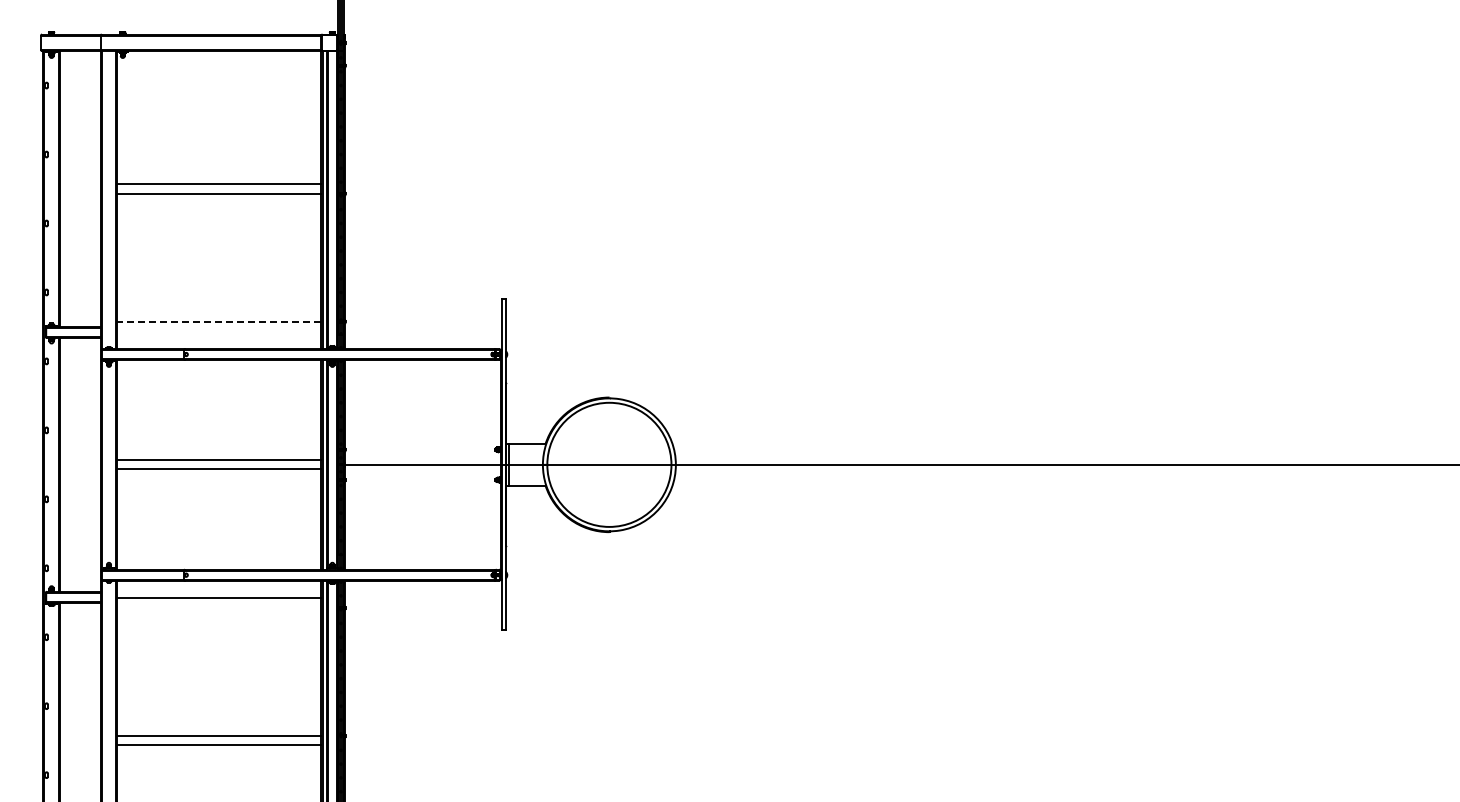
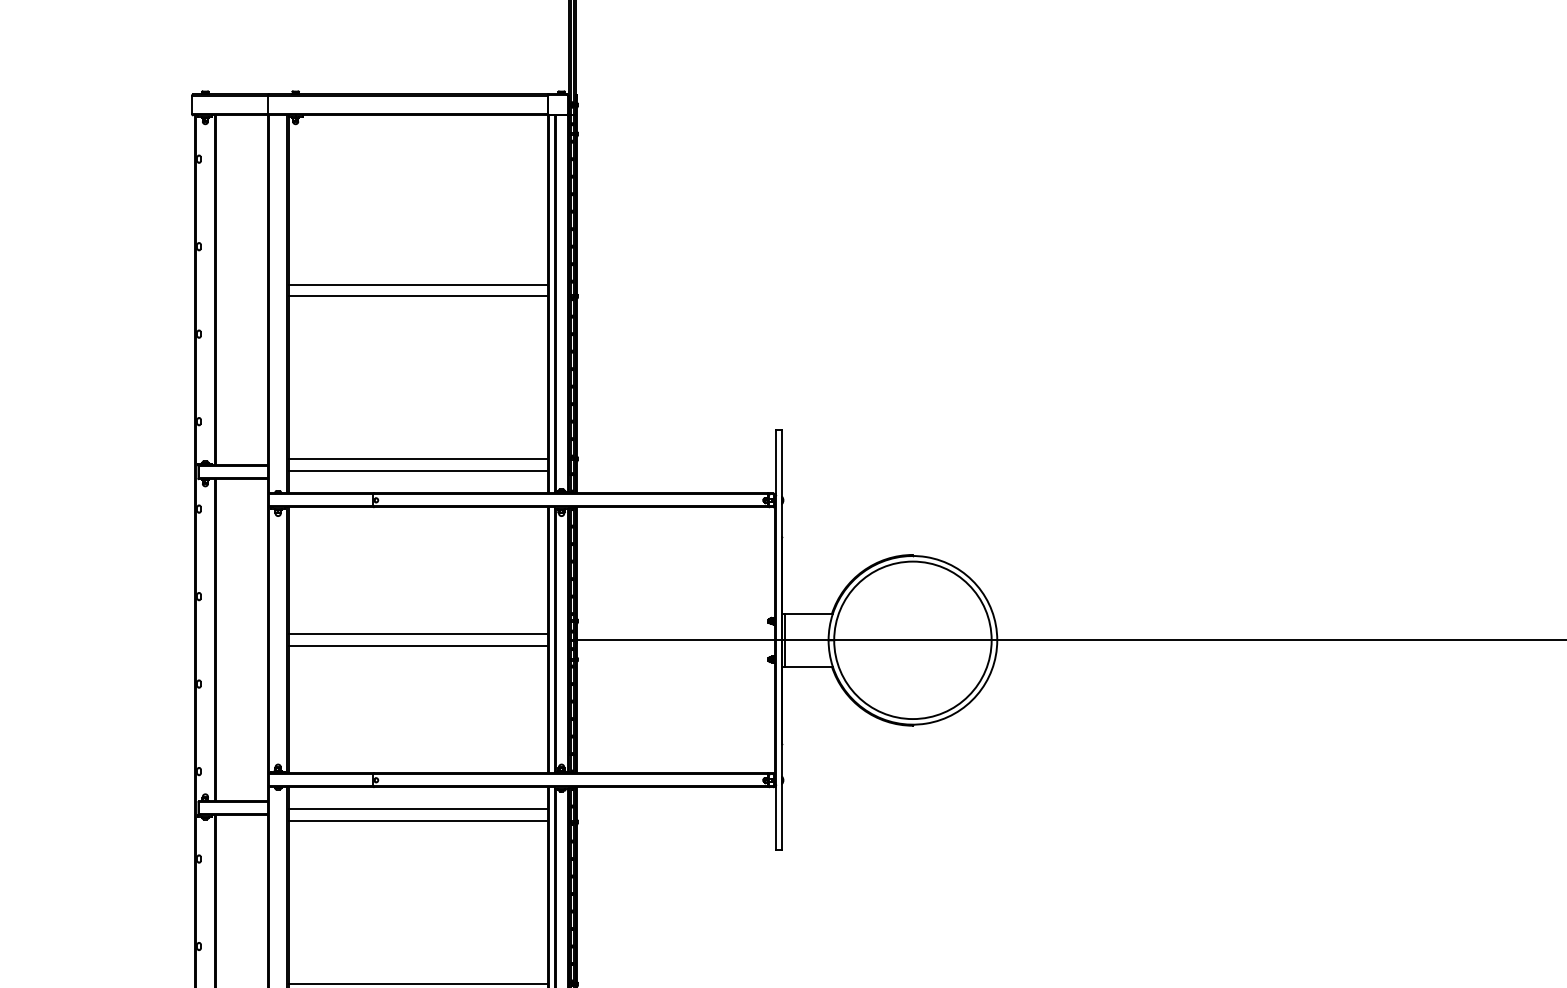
line: (218, 322) -> (417, 459), dashed -> solid
line: (219, 331) -> (418, 471), added
line: (219, 607) -> (418, 821), added

